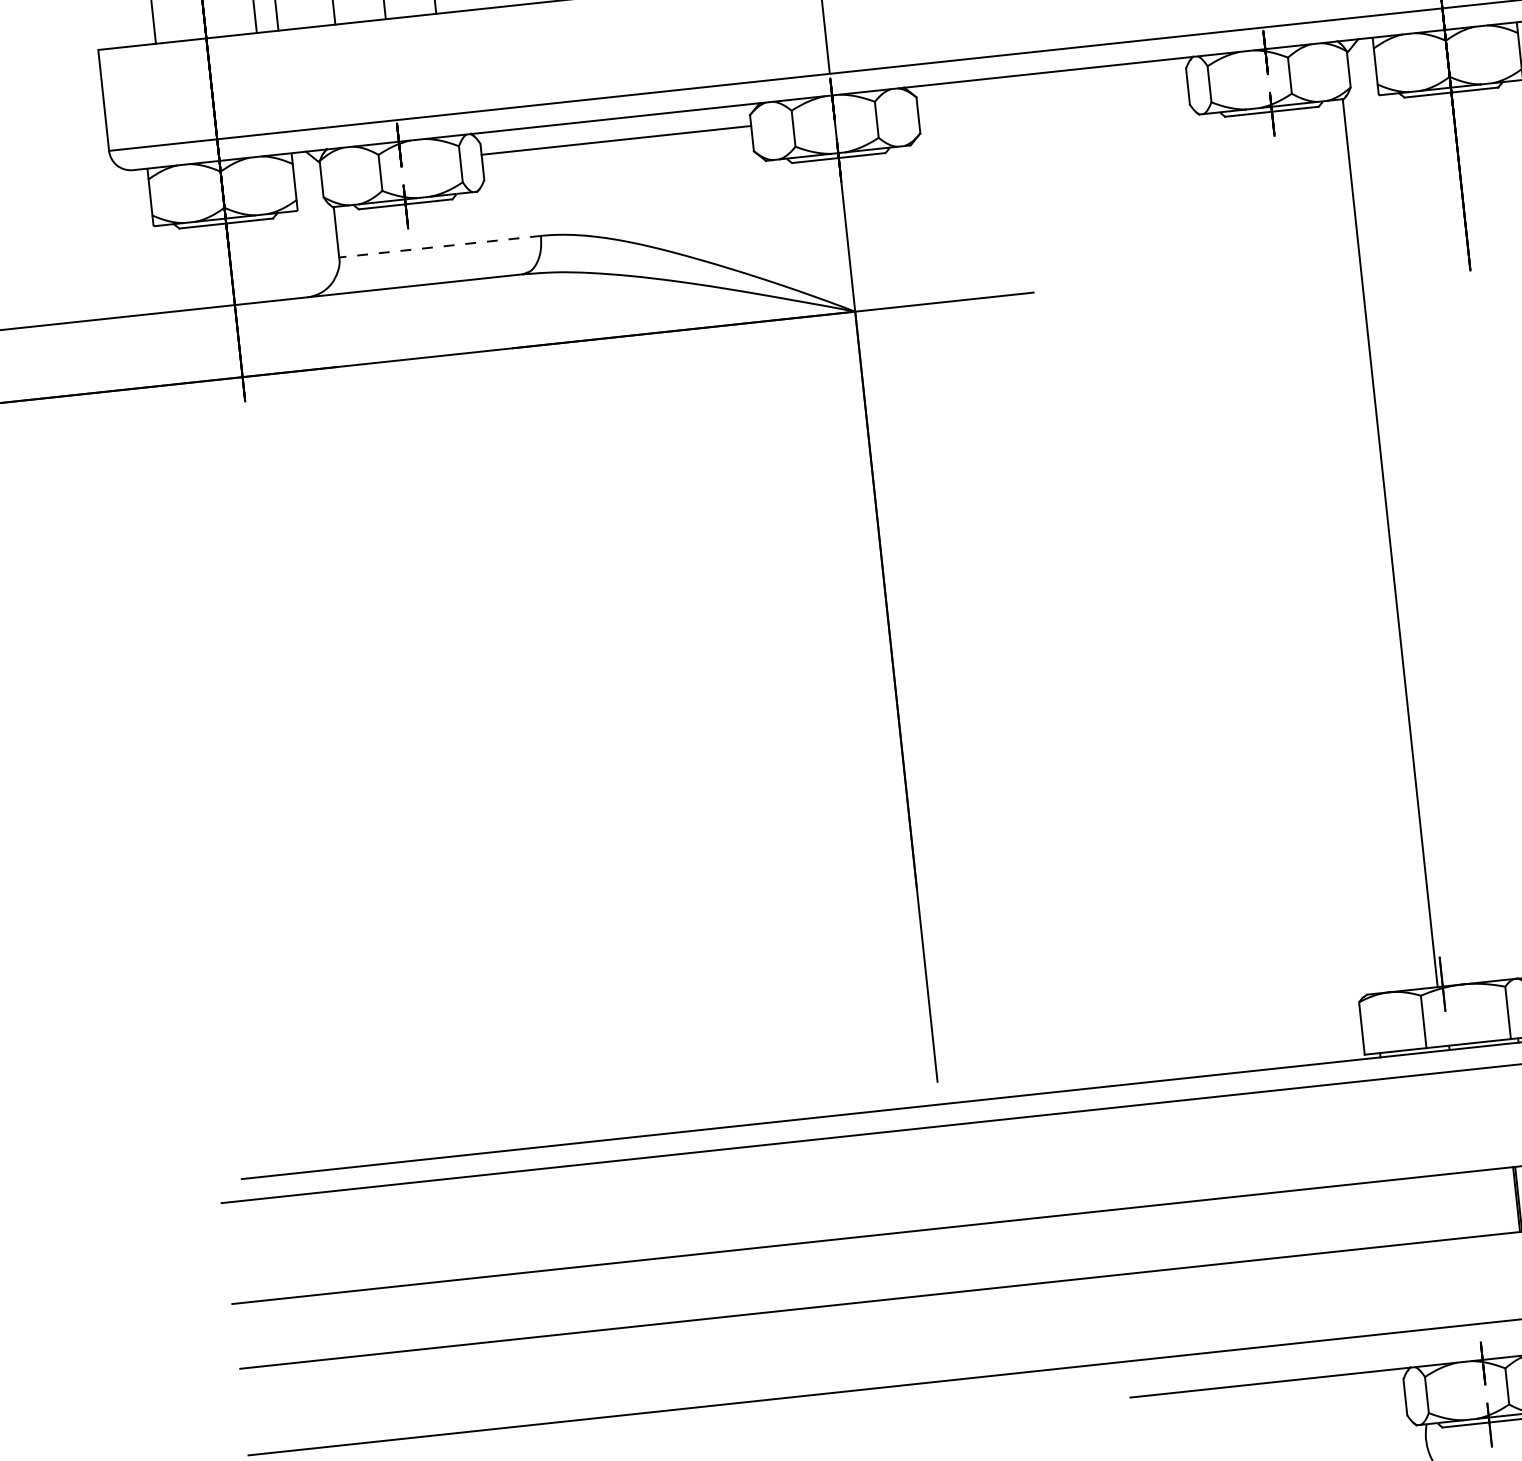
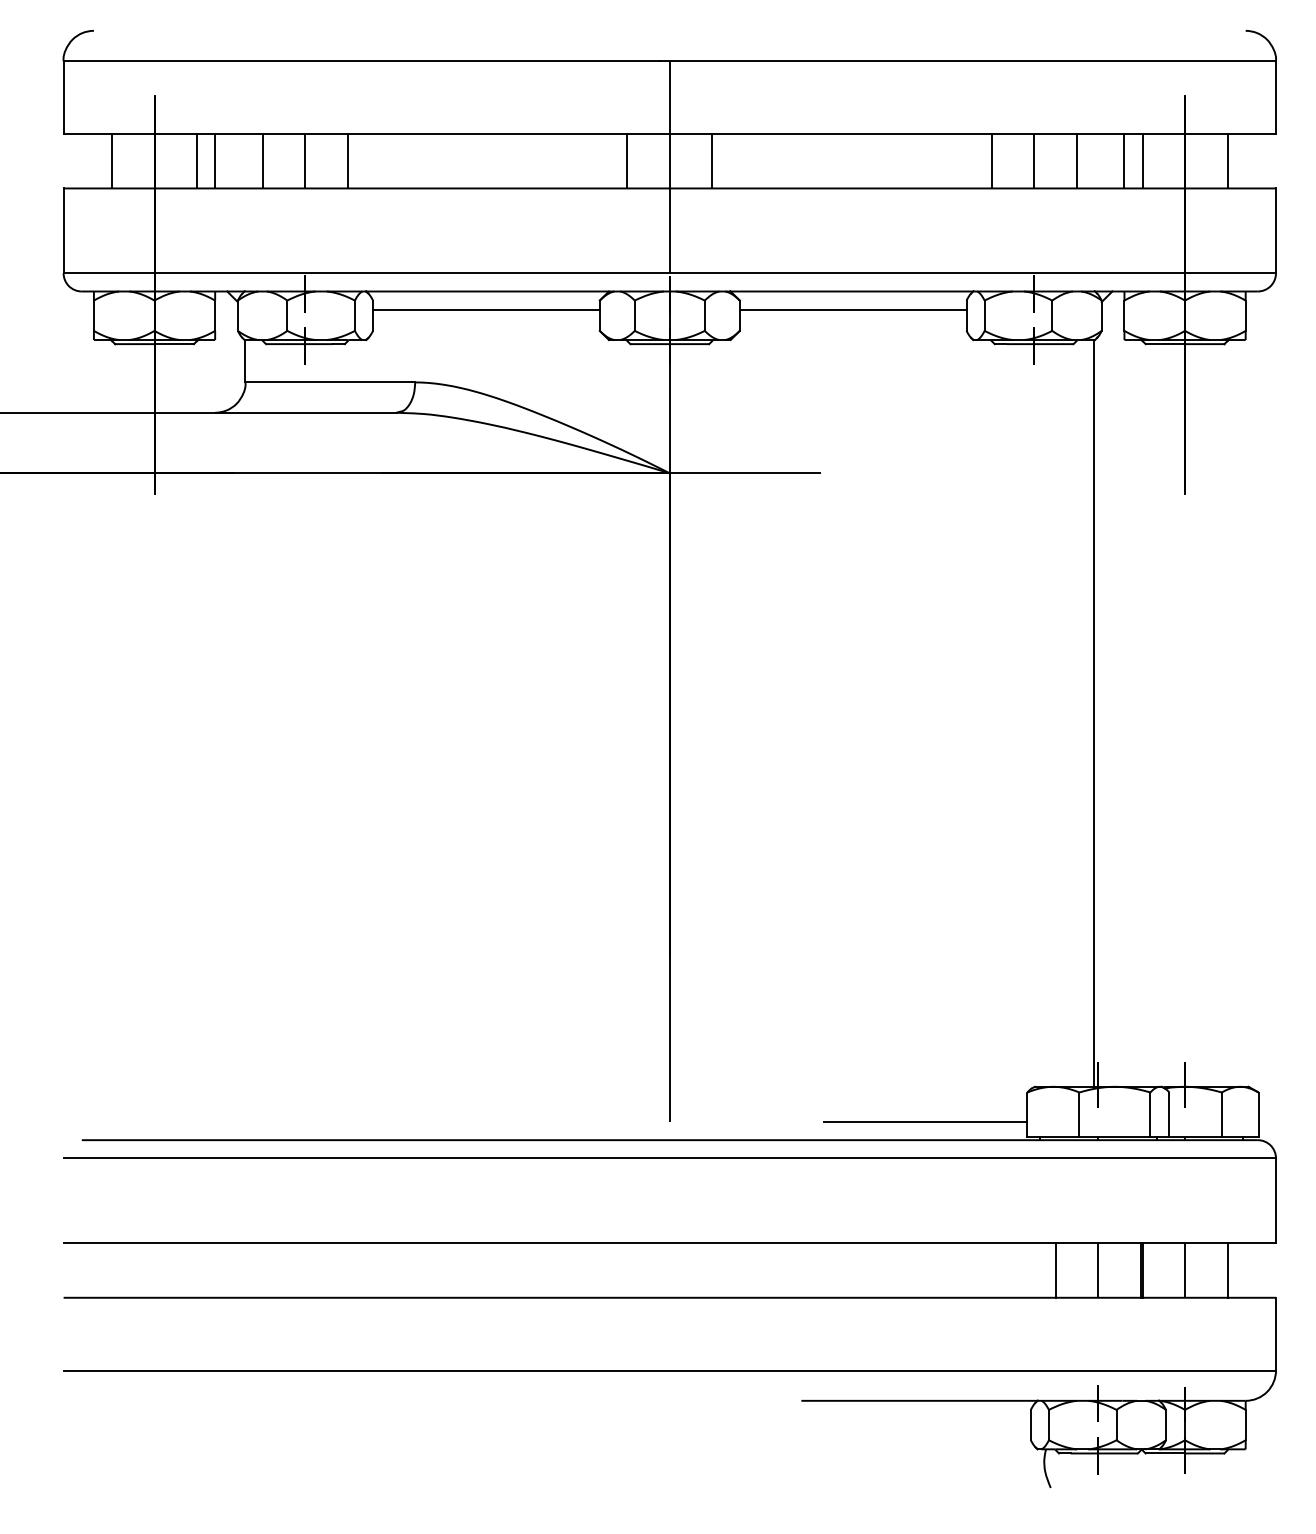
line: (1051, 93) -> (852, 309), added
line: (440, 246) -> (330, 382), dashed -> solid
line: (1241, 1049) -> (925, 1121), added
line: (1466, 1204) -> (1098, 1270), added
line: (1416, 1210) -> (1056, 1270), added

